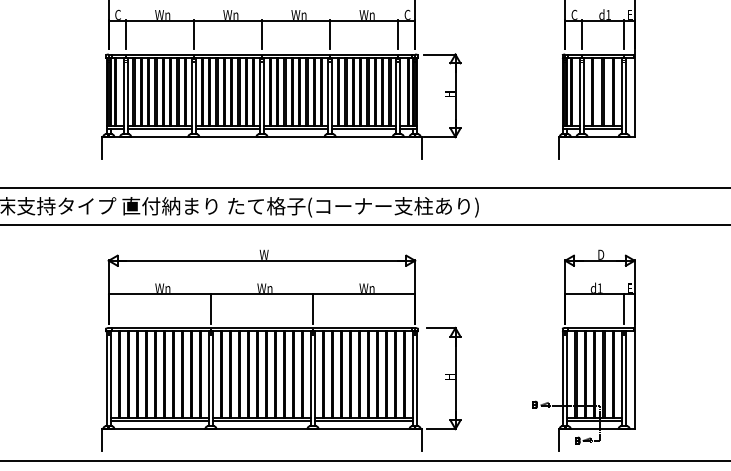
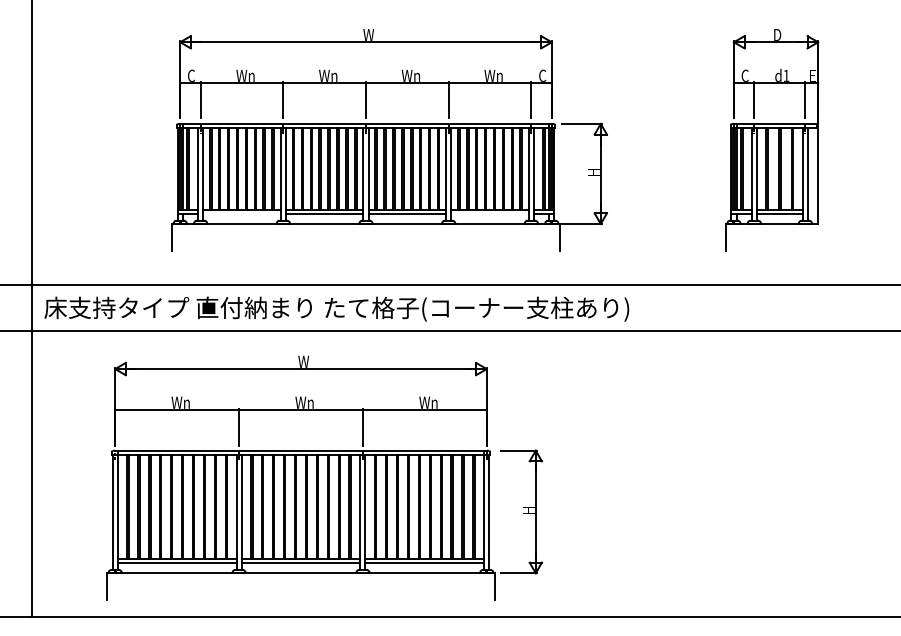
line: (159, 128) -> (241, 213), removed
line: (363, 128) -> (489, 213), removed
part: (281, 350) -> (324, 477), moved
part: (583, 350) -> (756, 482), removed

